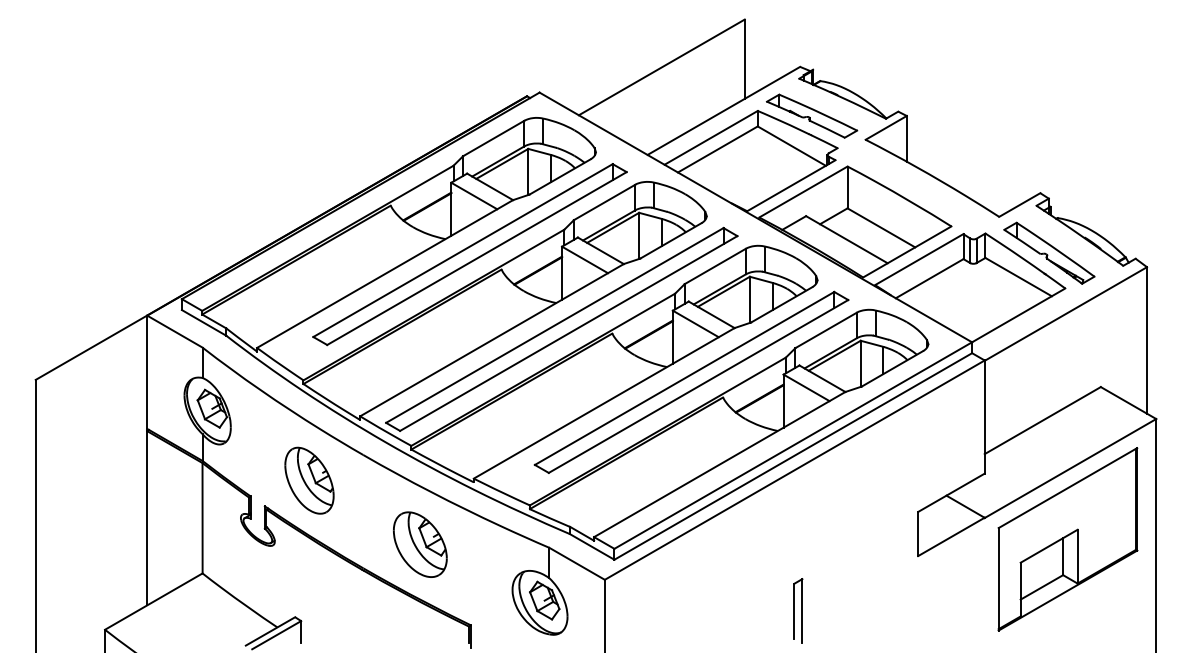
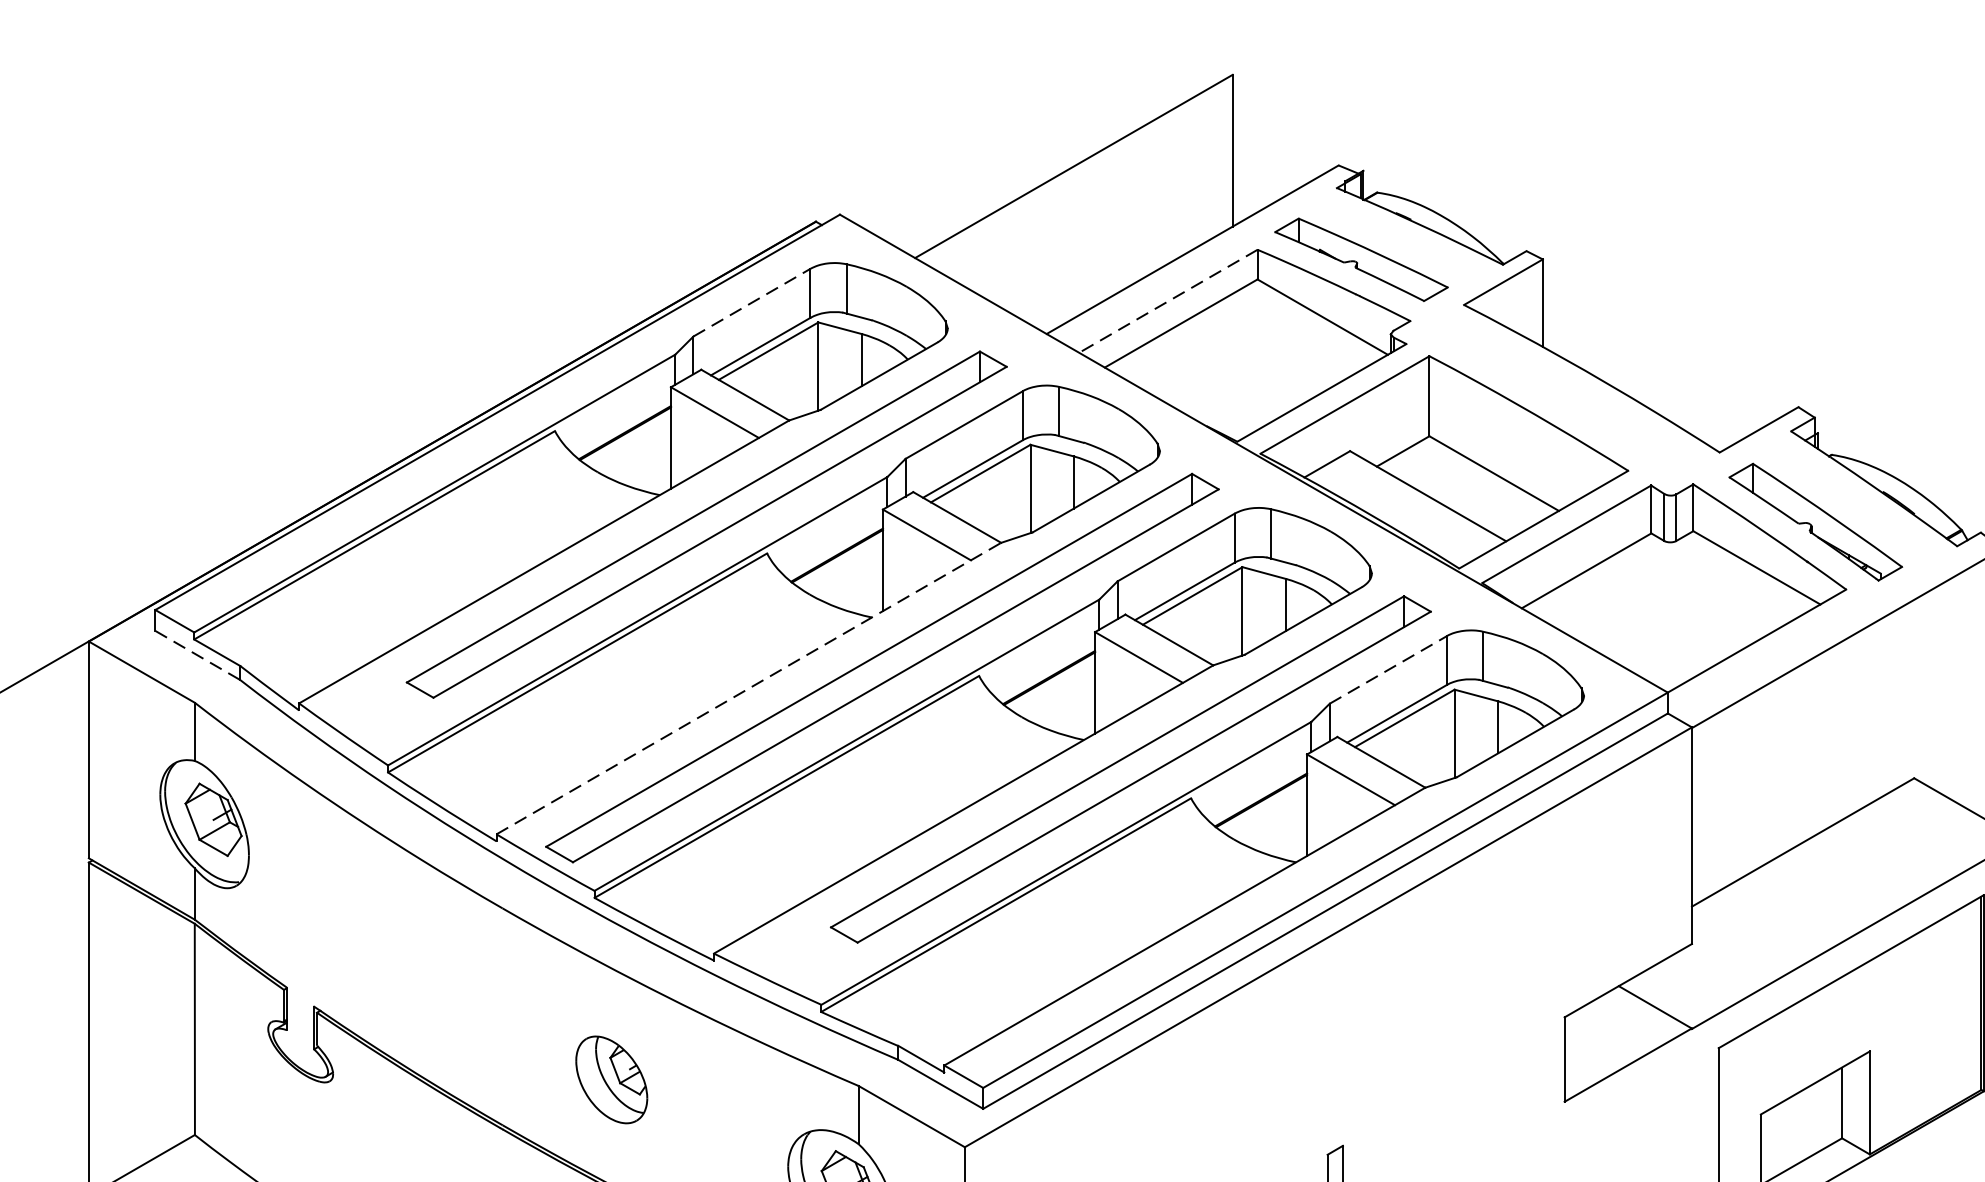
line: (711, 137) -> (1168, 300), solid -> dashed
line: (494, 138) -> (753, 302), solid -> dashed
line: (204, 322) -> (198, 654), solid -> dashed
line: (826, 330) -> (1389, 670), solid -> dashed
line: (492, 339) -> (749, 687), solid -> dashed
part: (309, 480) -> (399, 957), removed
part: (420, 544) -> (611, 1079), size x0.7

